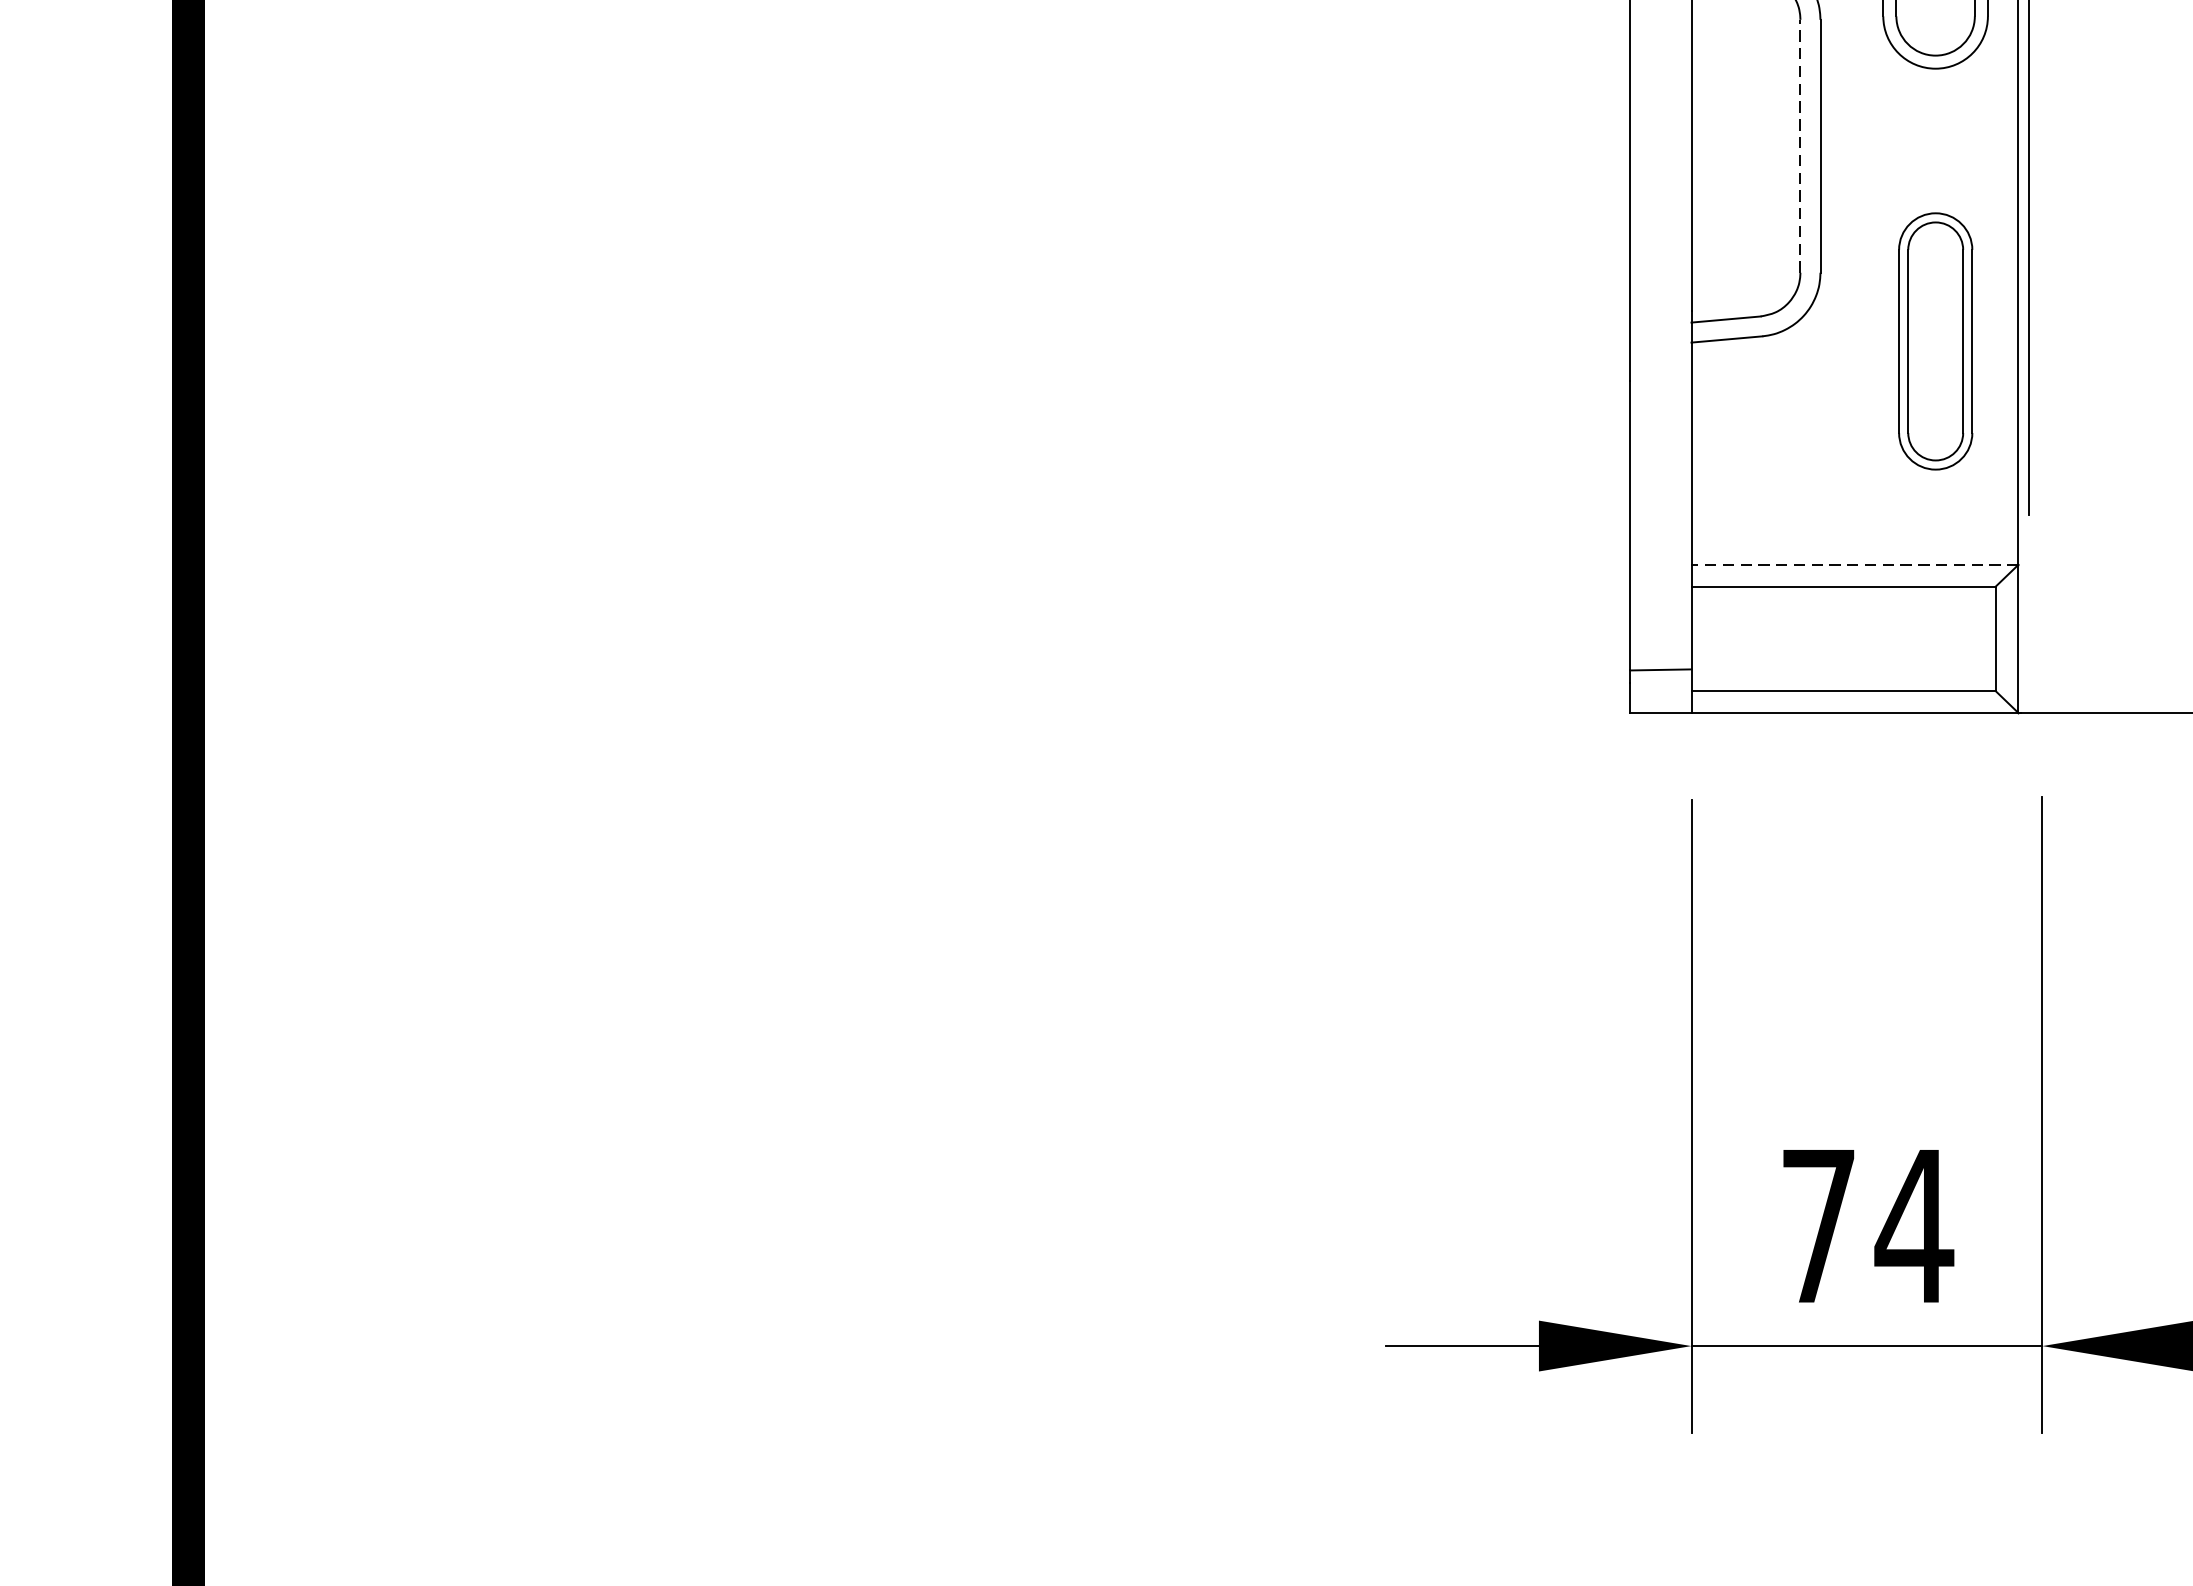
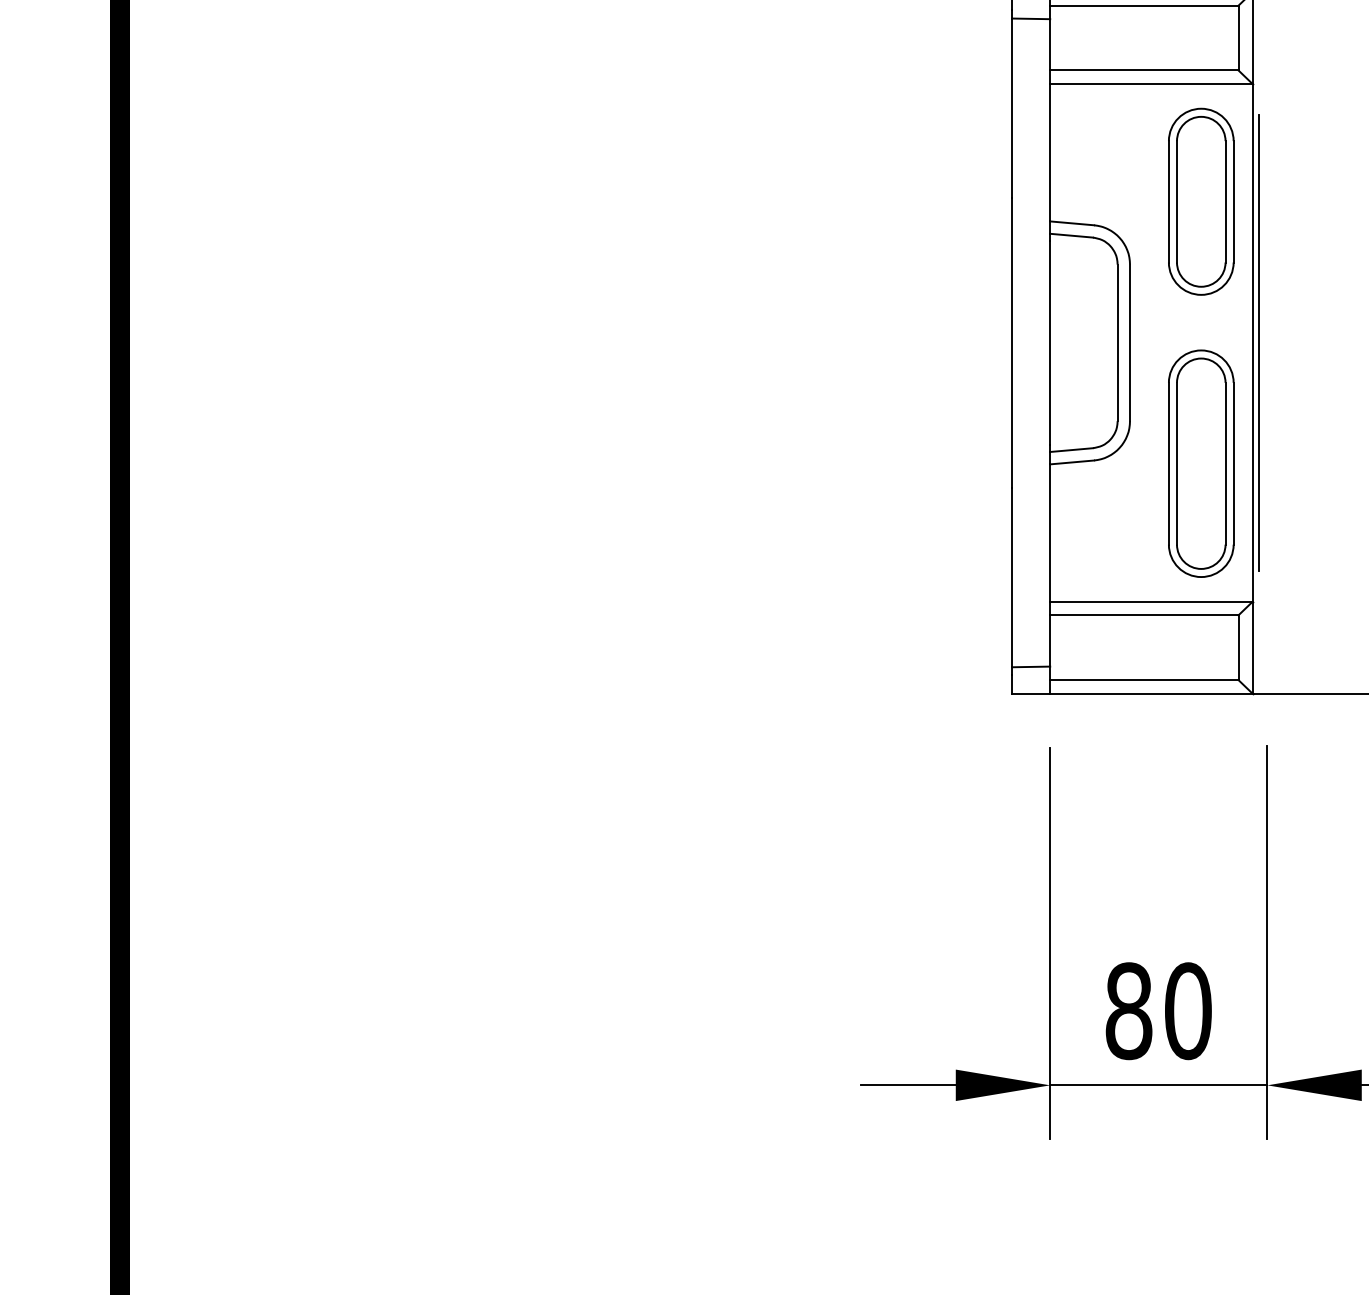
line: (1800, 145) -> (1117, 342), dashed -> solid
part: (1935, 341) -> (1201, 463), size x1.43
line: (1853, 564) -> (1150, 601), dashed -> solid
text: (1866, 1226) -> (1158, 1011), 74 -> 80

